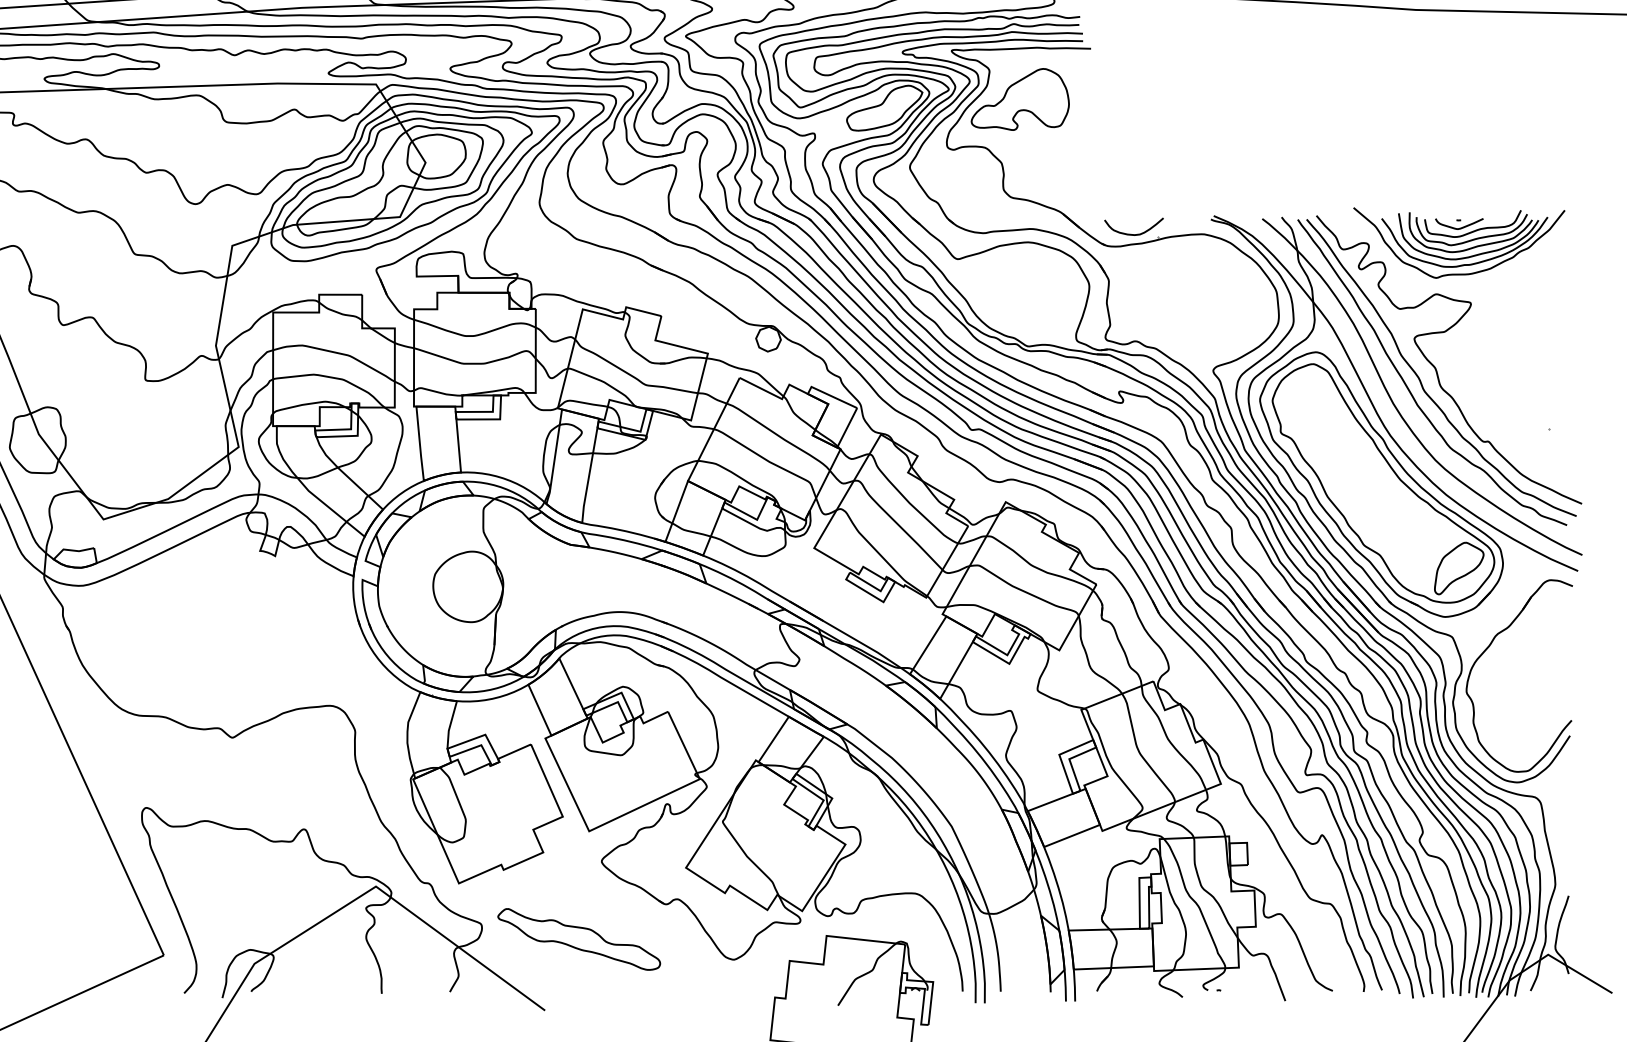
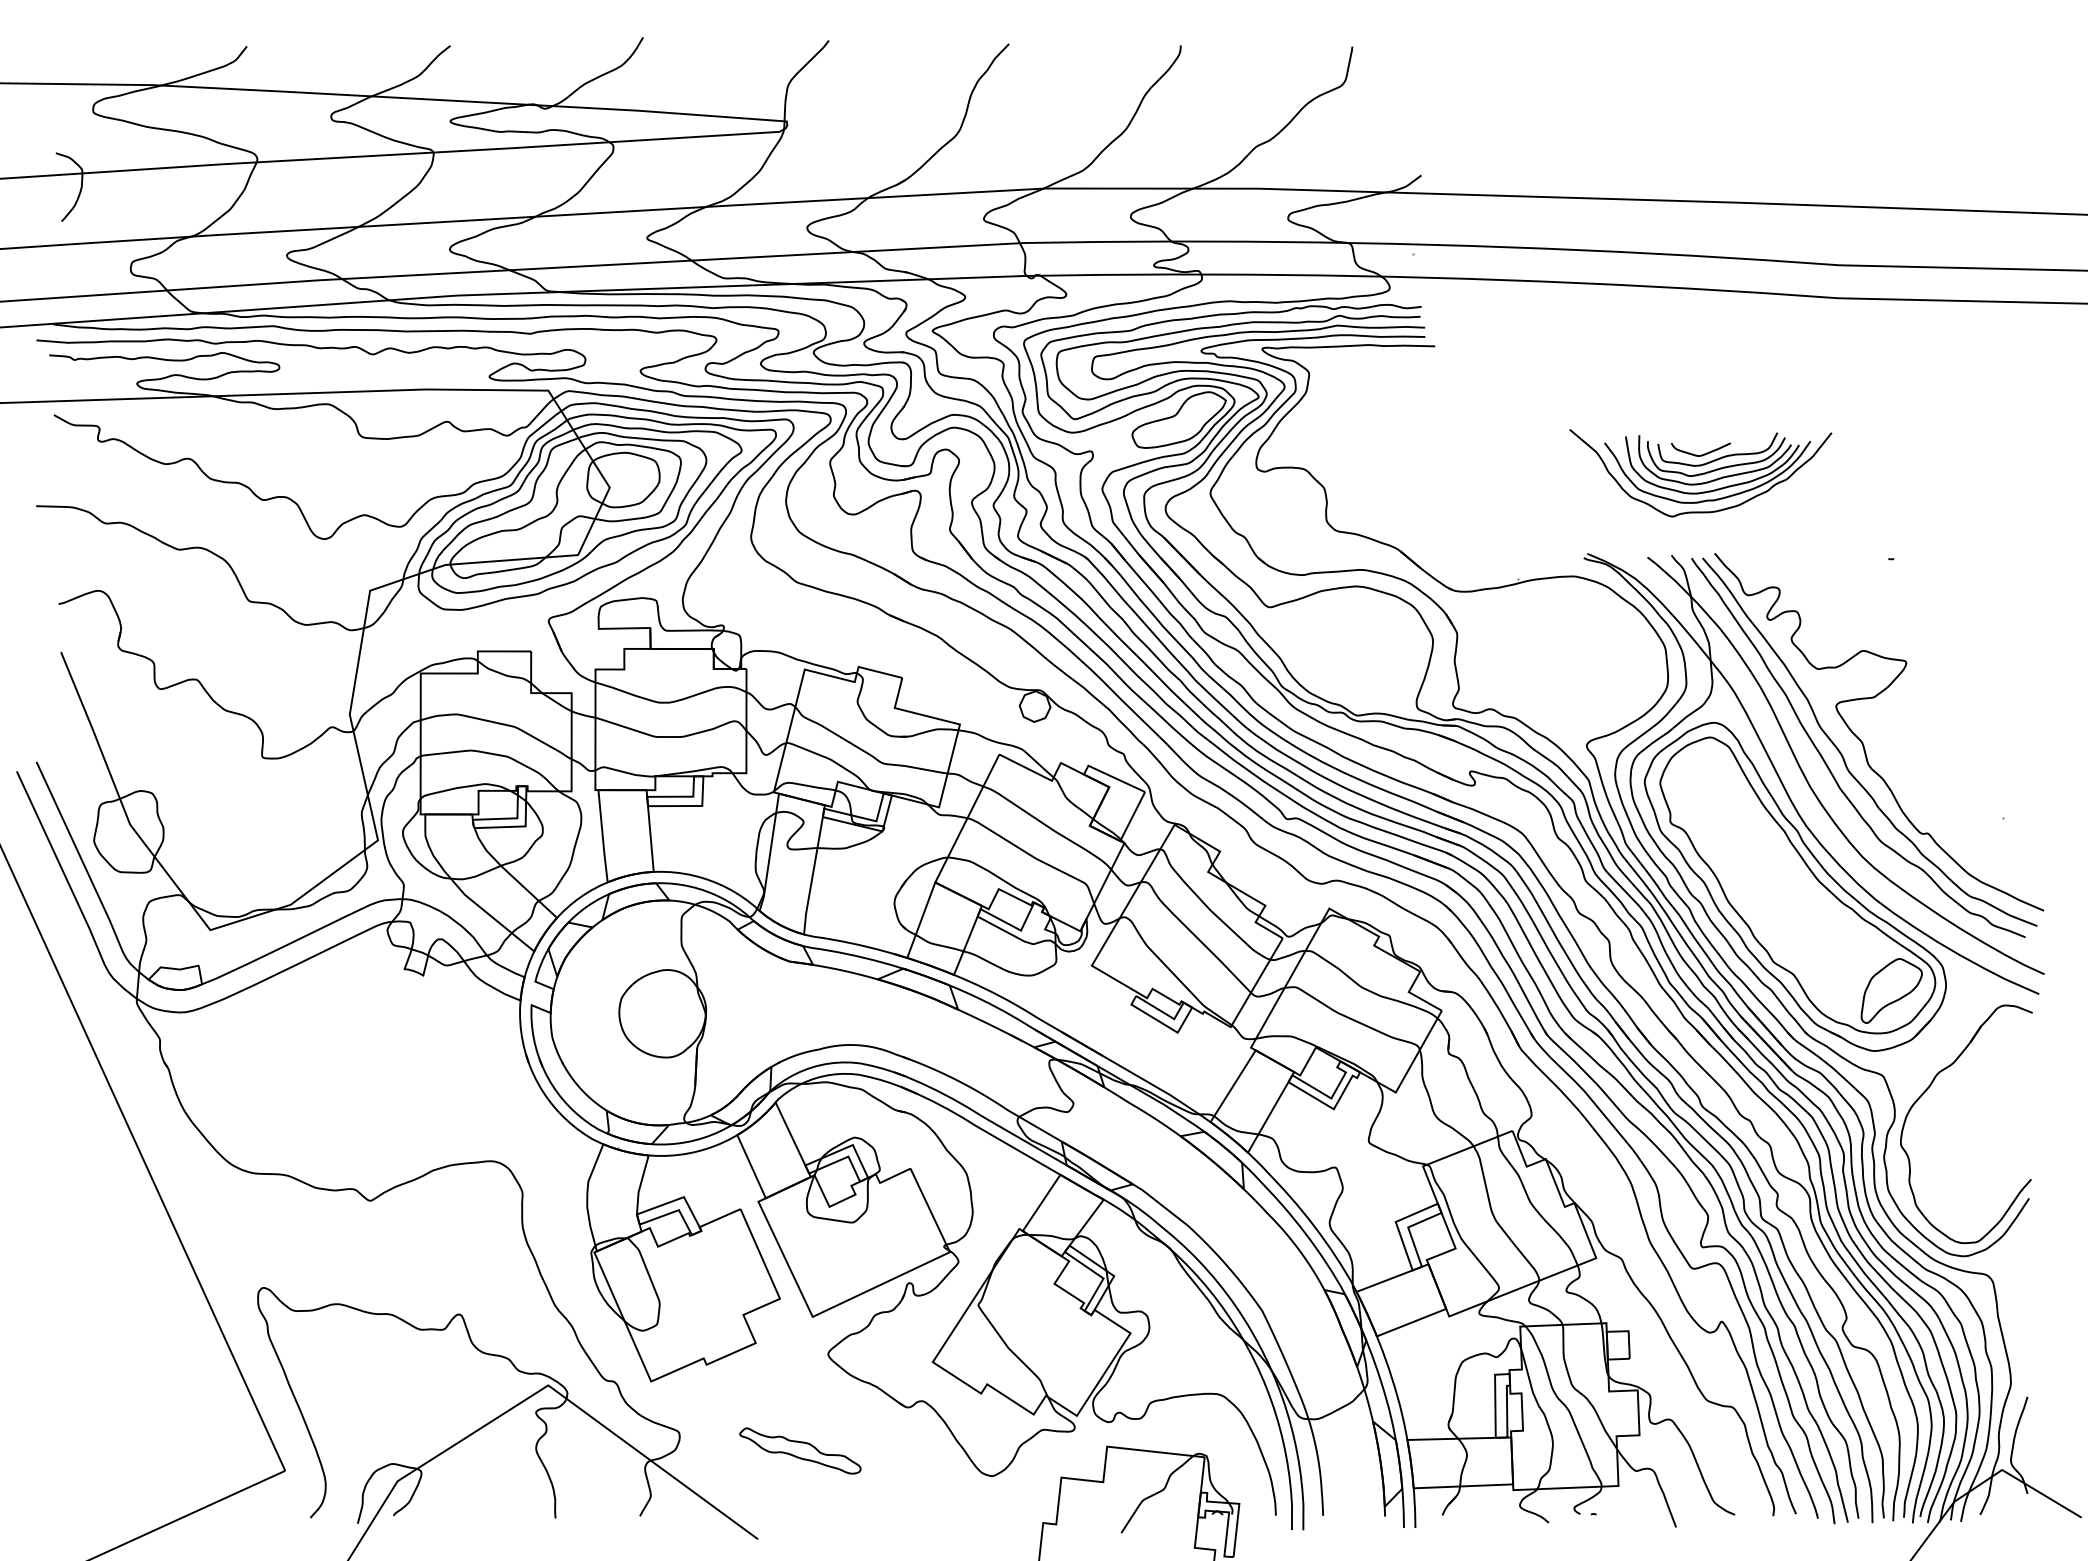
part: (1020, 99) -> (1347, 409), removed
curve: (1134, 234) -> (1488, 576), removed
part: (1459, 243) -> (1700, 473), moved
part: (579, 939) -> (800, 1450), size x0.6

